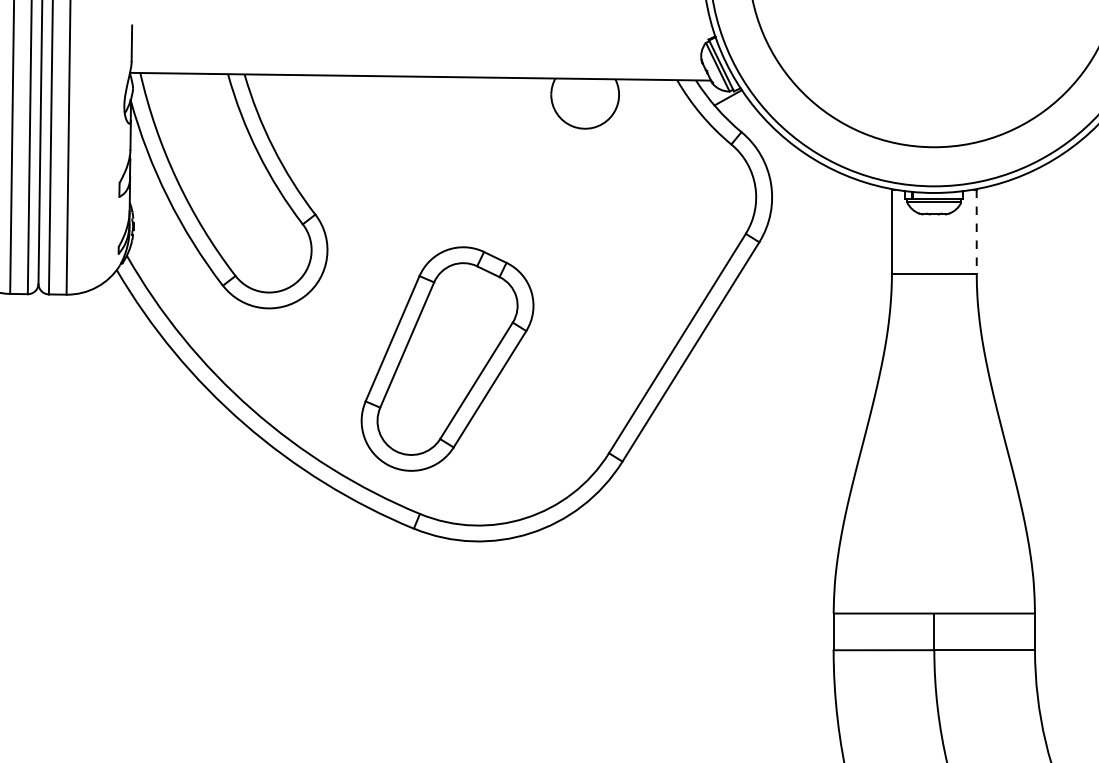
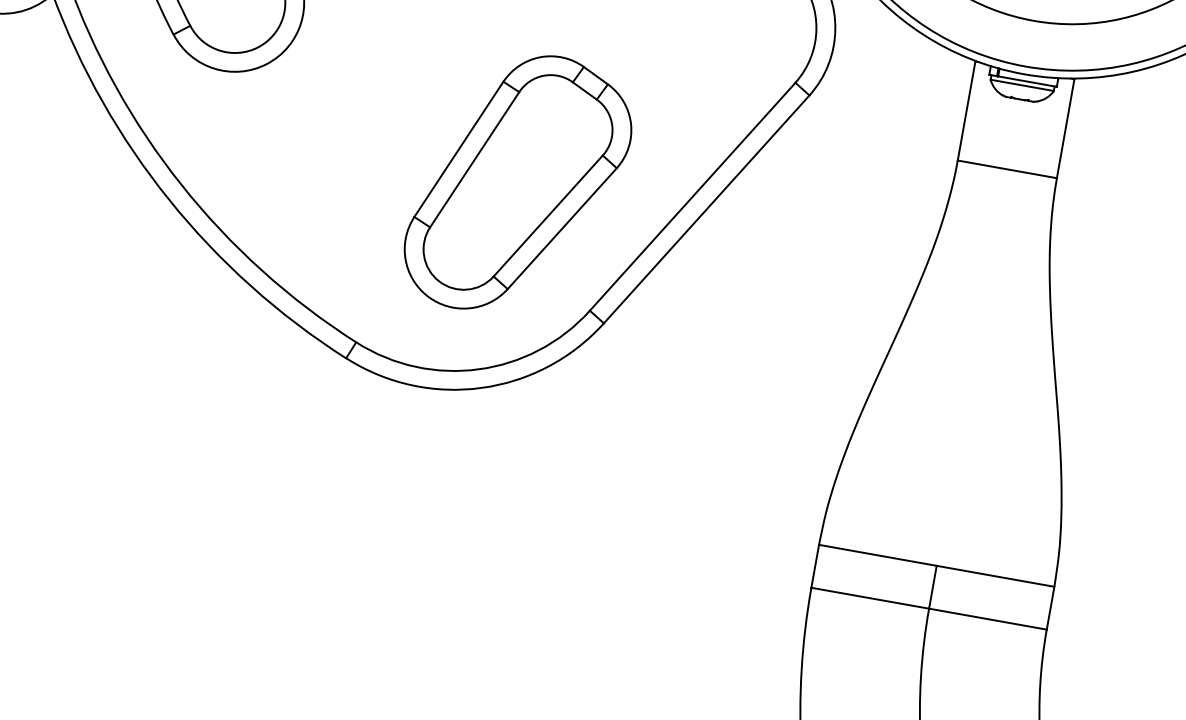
line: (976, 232) -> (1065, 129), dashed -> solid
part: (447, 358) -> (518, 183), moved

